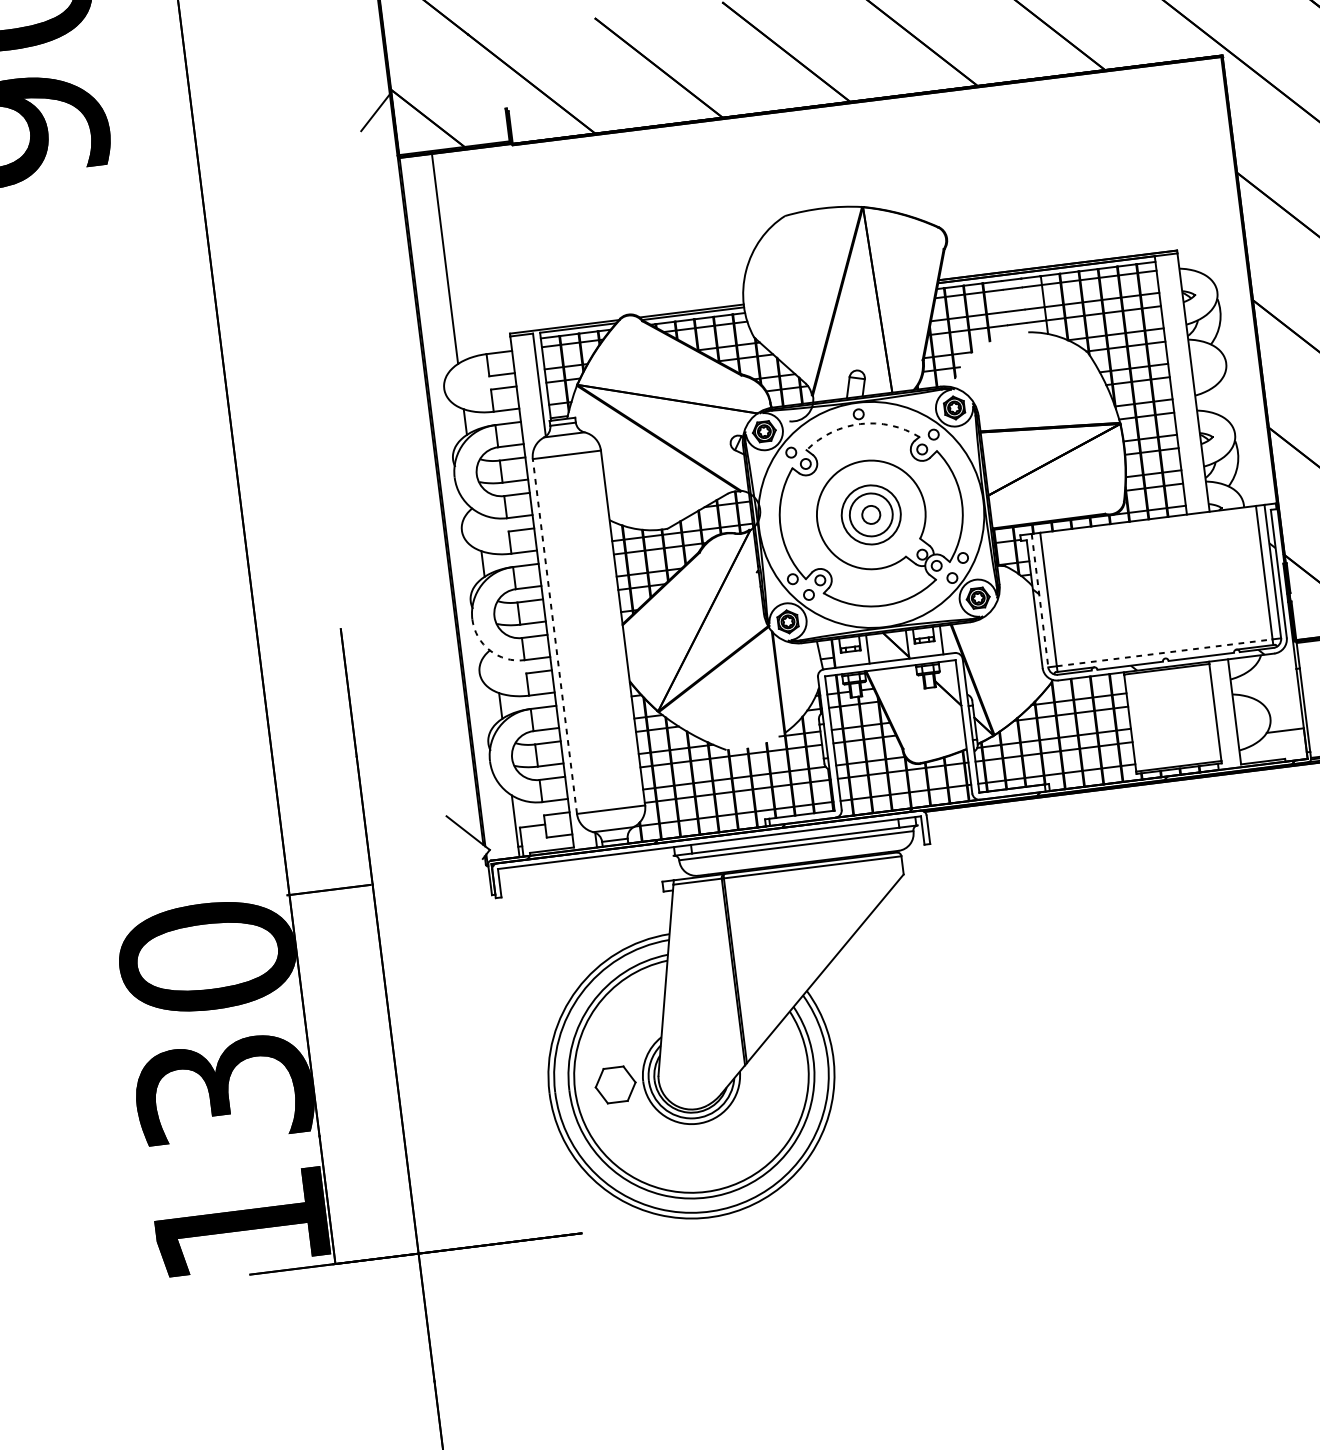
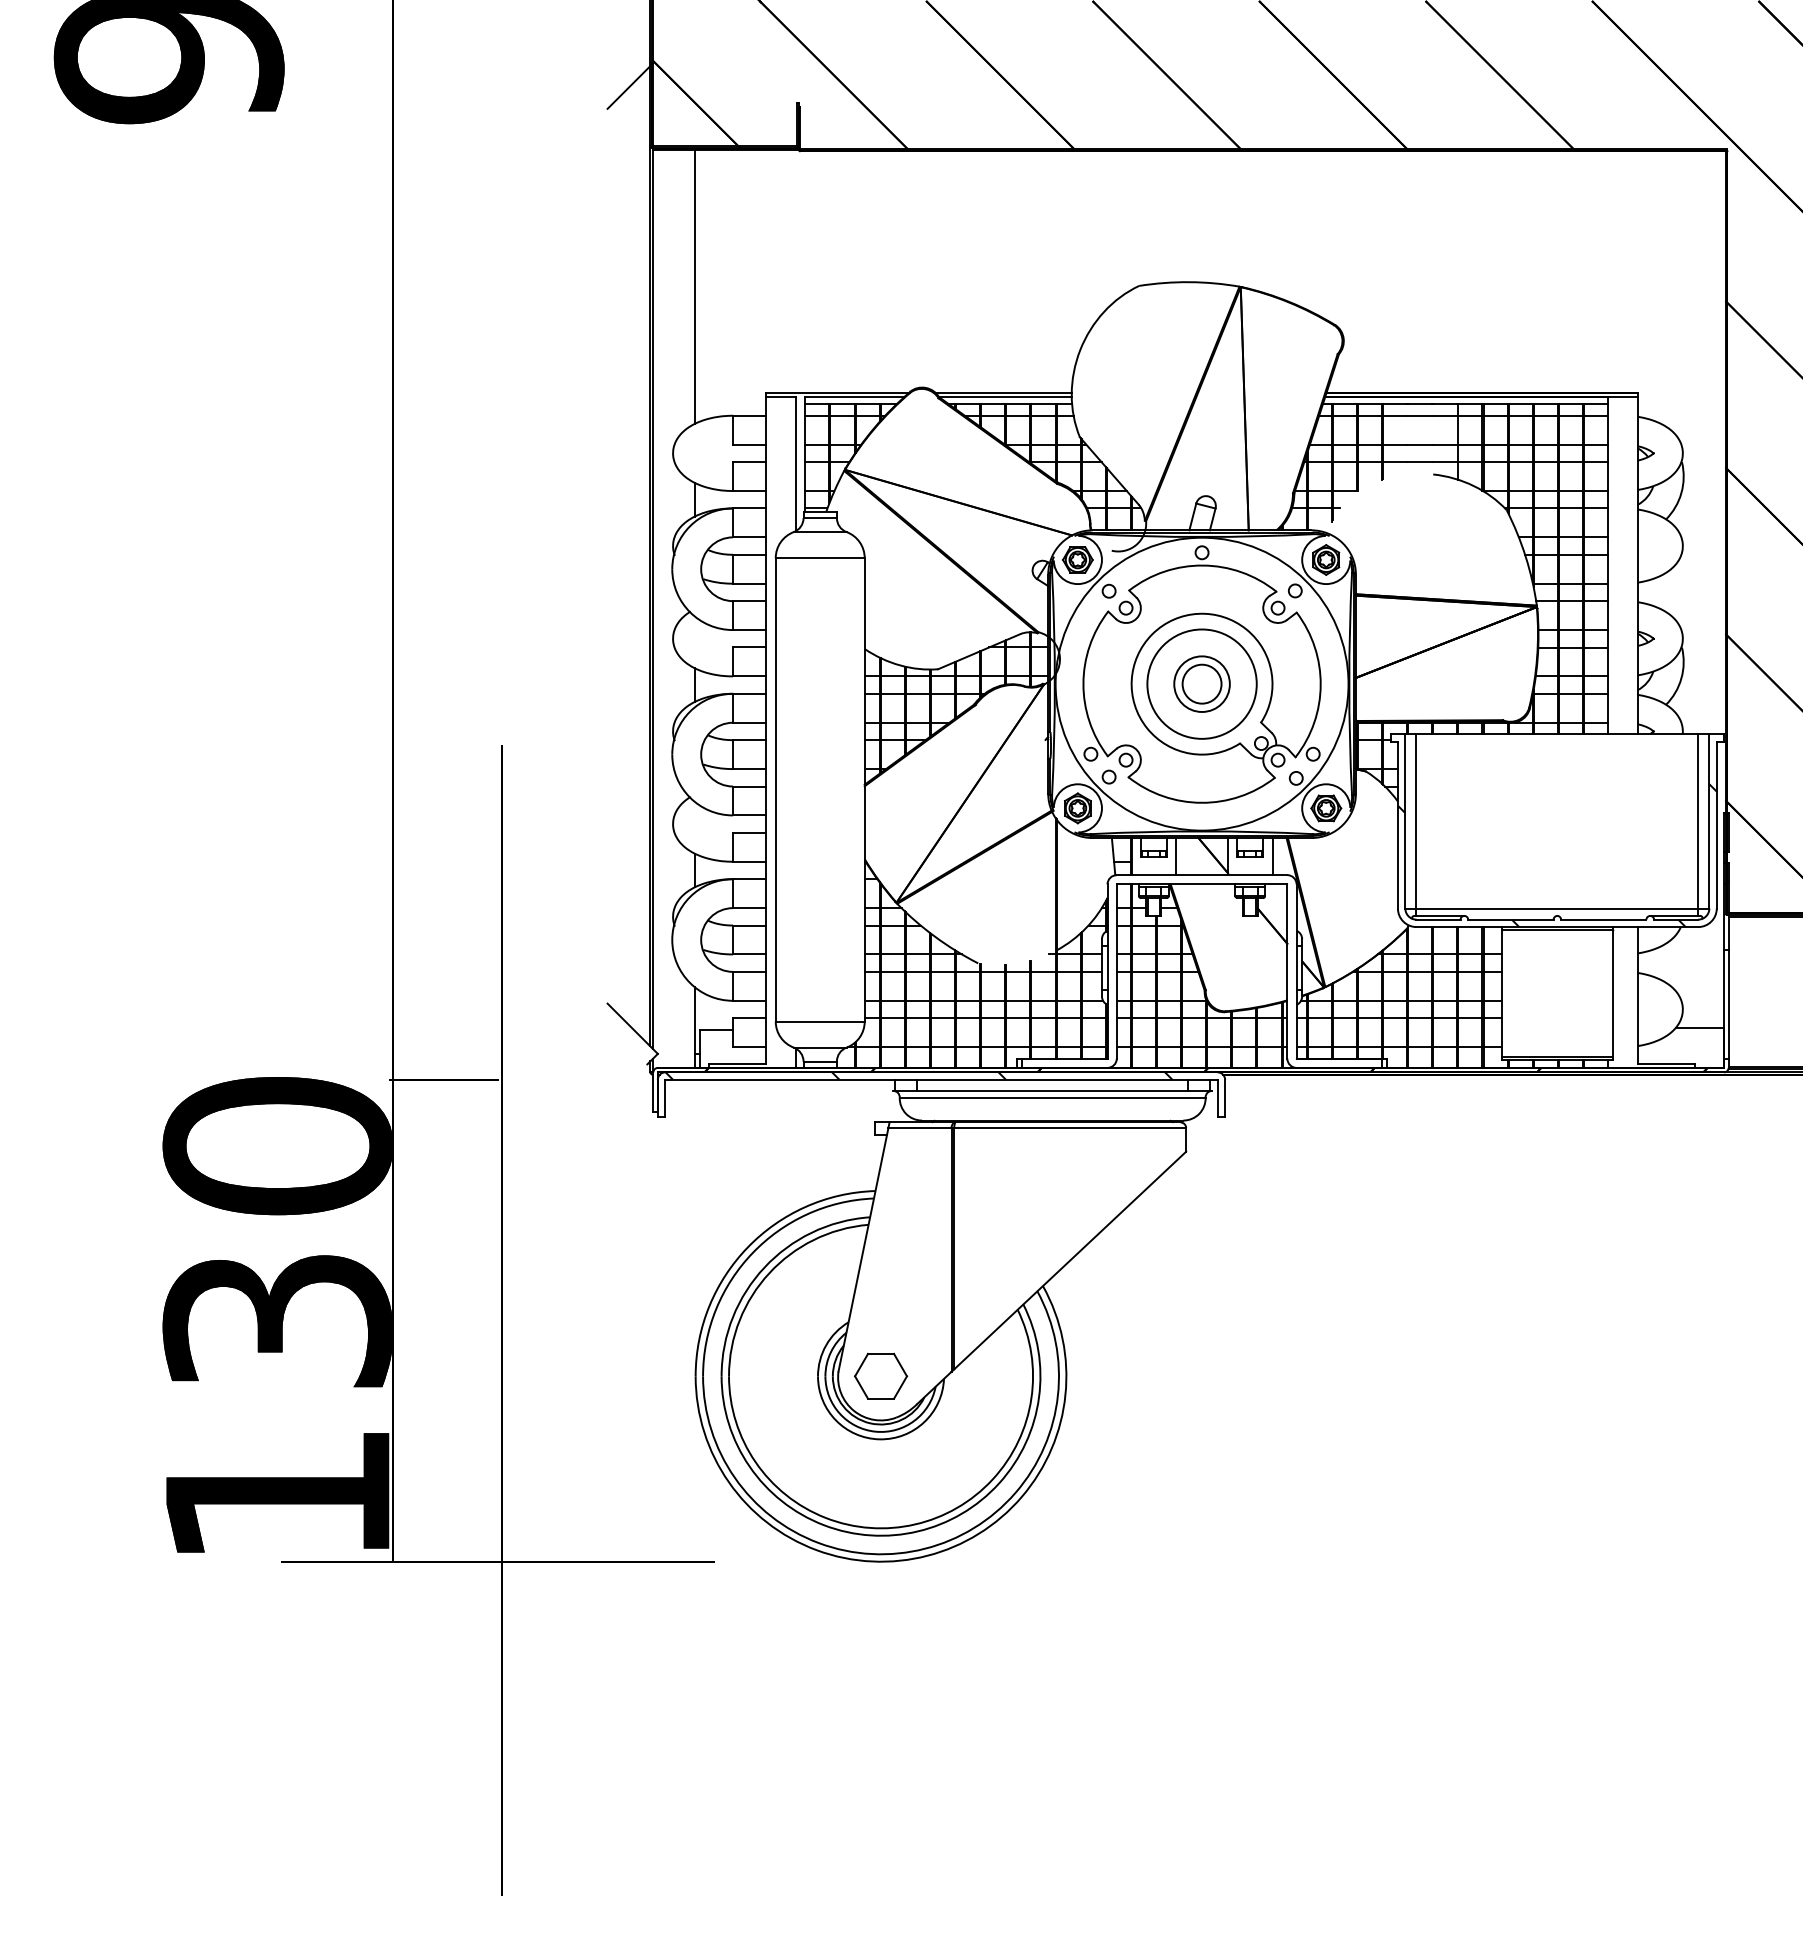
arc: (861, 423) -> (1203, 565), dashed -> solid
circle: (870, 514) -> (1201, 683), size x1.43
circle: (870, 514) -> (1201, 683), size x1.67
line: (1040, 600) -> (1405, 821), dashed -> solid
line: (554, 636) -> (775, 789), dashed -> solid
arc: (490, 650) -> (690, 797), dashed -> solid
line: (1164, 652) -> (1557, 908), dashed -> solid
hatch: (691, 841) -> (918, 1075), added
part: (615, 1084) -> (881, 1375), moved

